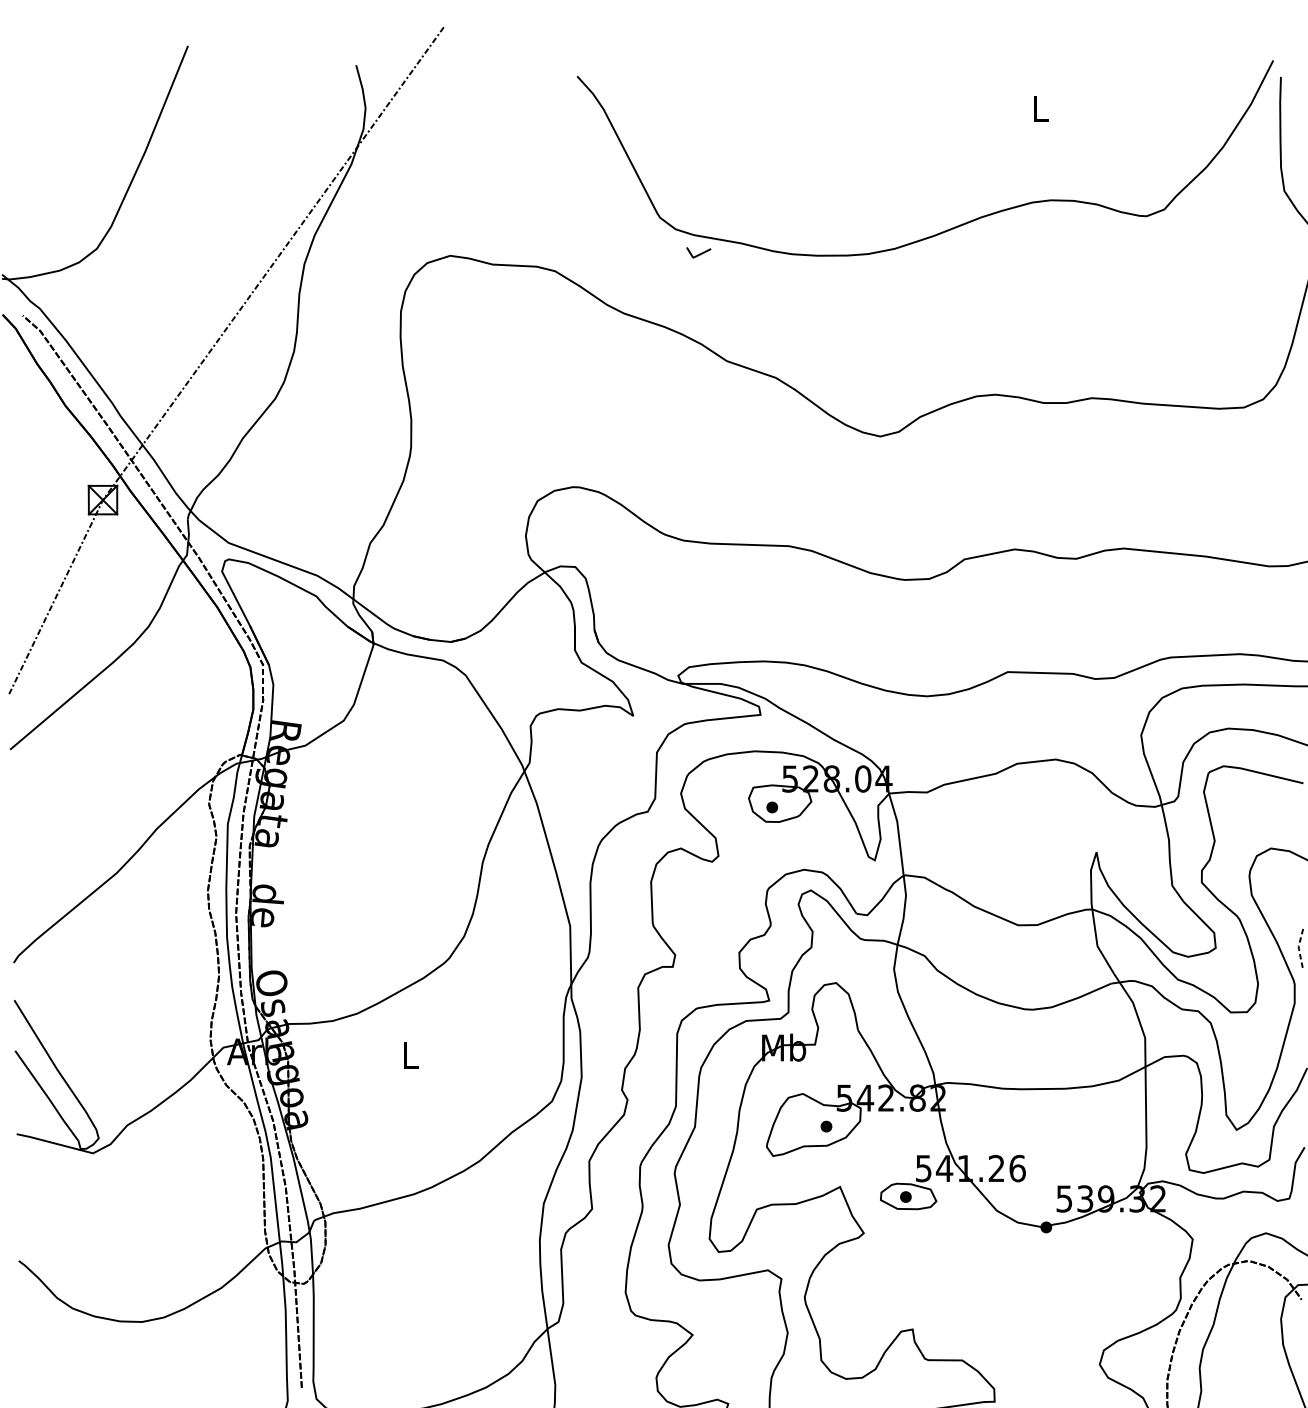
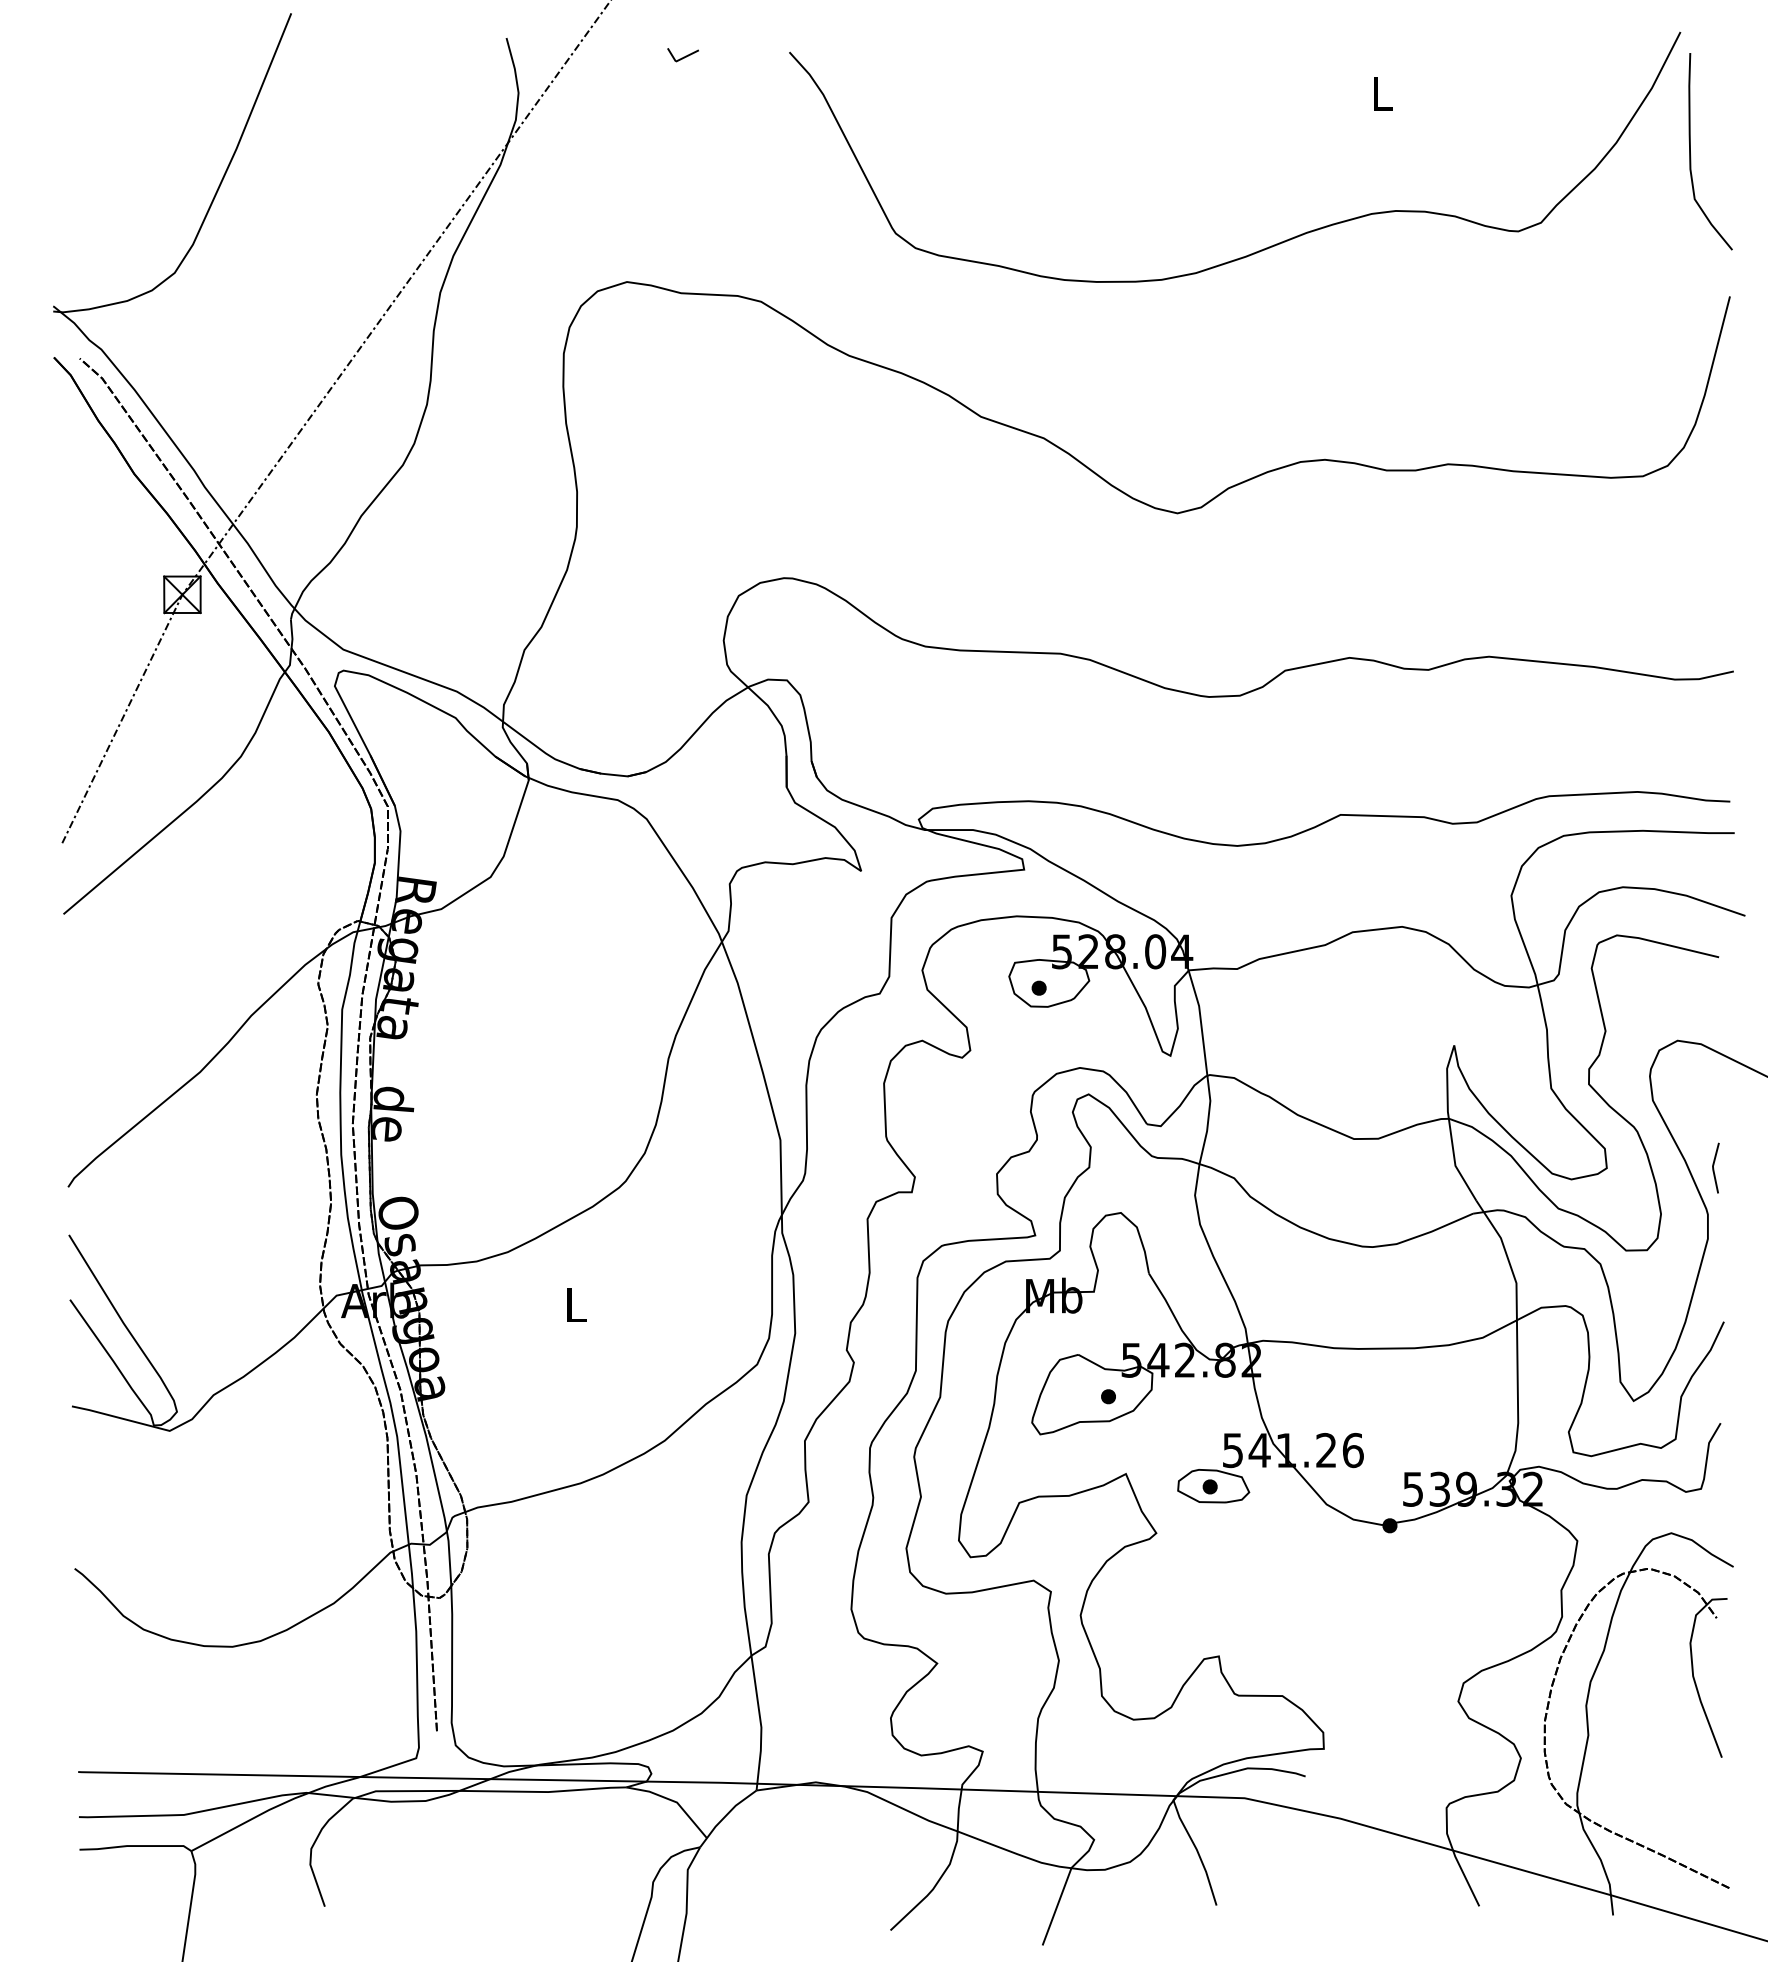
line: (699, 253) -> (683, 56), moved
line: (1299, 947) -> (1713, 1167), dashed -> solid

